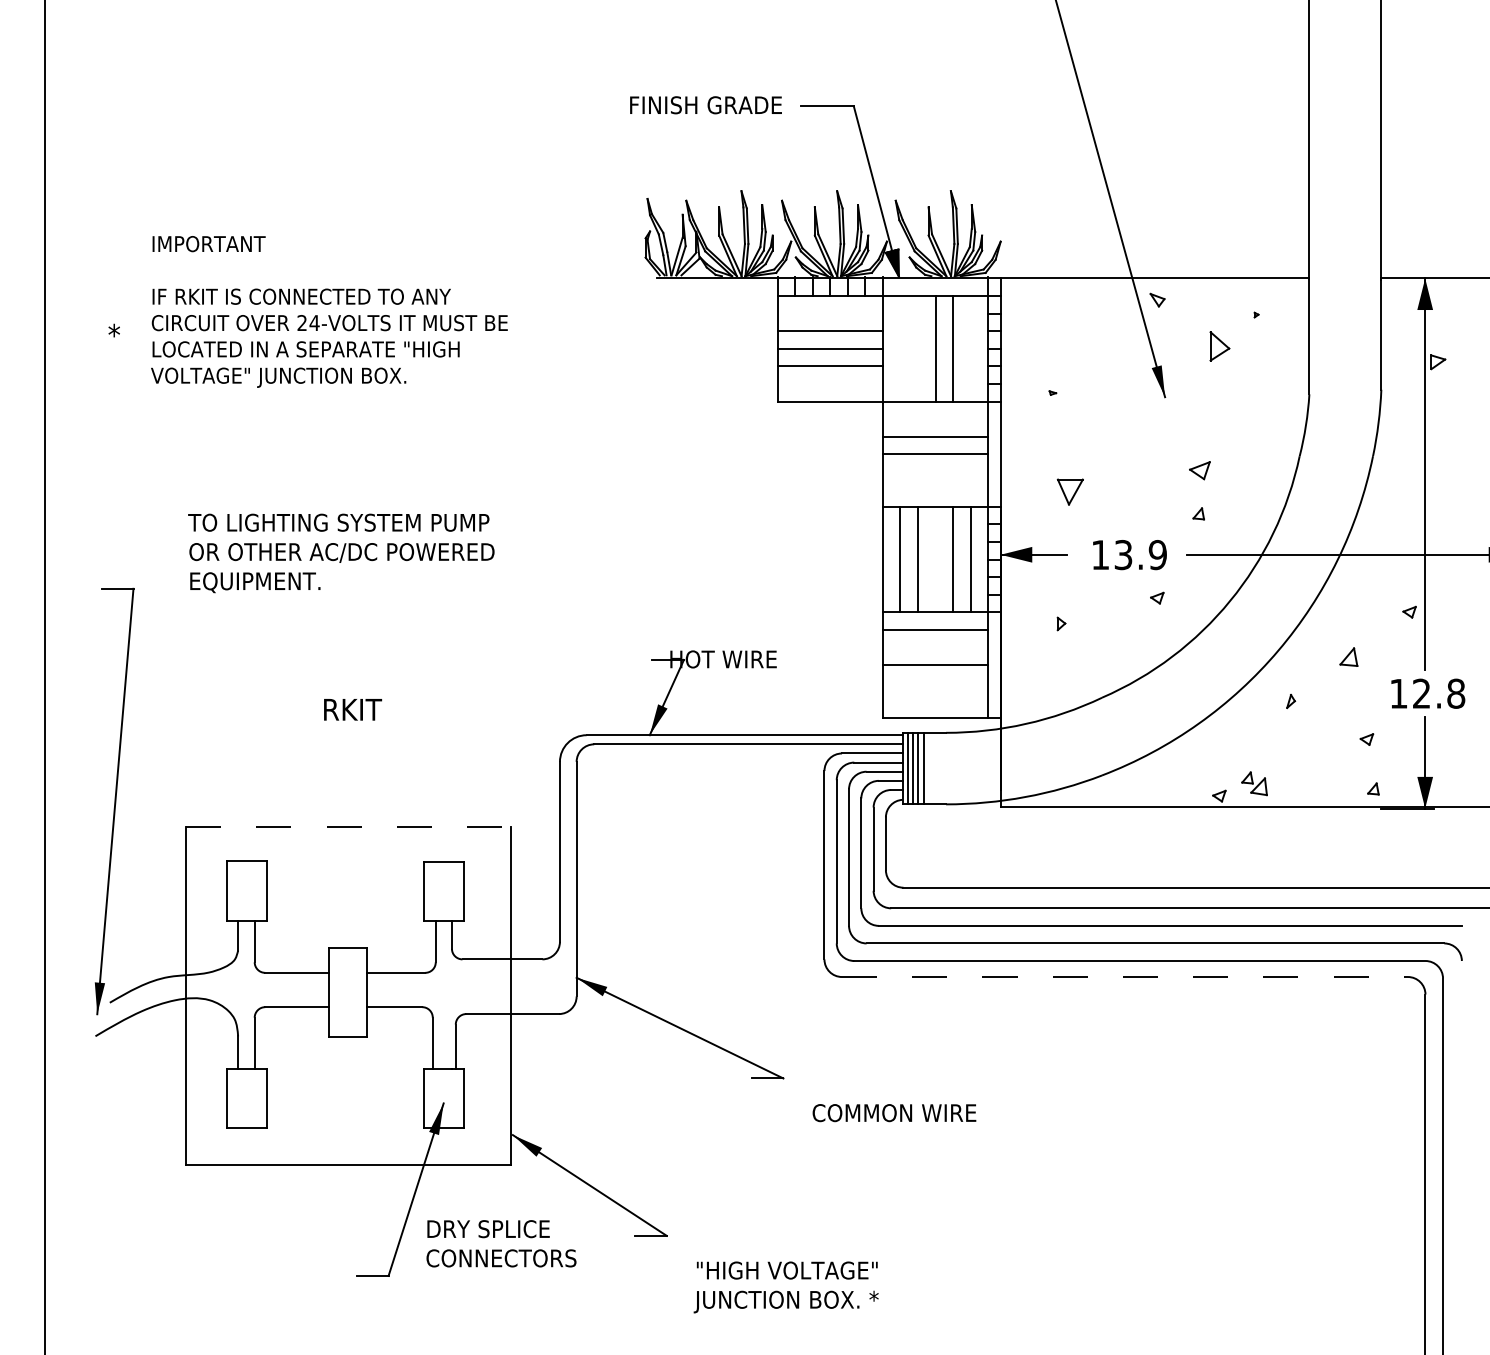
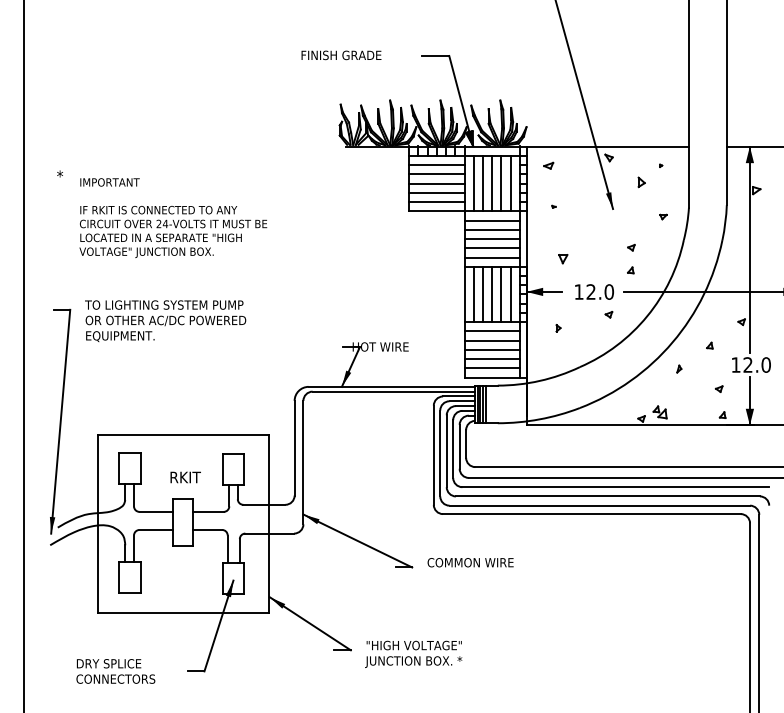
text: (706, 105) -> (341, 55), moved
text: (329, 310) -> (173, 217), moved
line: (829, 314) -> (436, 165), added
part: (1042, 314) -> (548, 165), added
part: (1219, 346) -> (641, 182), size x0.62
line: (899, 348) -> (473, 183), added
line: (918, 348) -> (483, 183), added
line: (970, 348) -> (510, 183), added
line: (829, 384) -> (436, 202), added
part: (1260, 411) -> (663, 216), added
line: (934, 419) -> (491, 220), added
part: (1200, 470) -> (631, 247), size x0.62
line: (934, 472) -> (491, 248), added
line: (934, 489) -> (491, 257), added
part: (1070, 493) -> (563, 259), size x0.62
text: (341, 552) -> (165, 320), moved
text: (1139, 553) -> (599, 291), 13.9 -> 12.0
line: (936, 559) -> (492, 294), added
line: (934, 647) -> (491, 340), added
part: (1348, 656) -> (709, 345), size x0.62
line: (934, 683) -> (491, 359), added
text: (1454, 692) -> (765, 364), 12.8 -> 12.0
line: (934, 700) -> (491, 368), added
text: (352, 709) -> (185, 477), moved
line: (348, 825) -> (183, 434), dashed -> solid
line: (1124, 977) -> (591, 514), dashed -> solid
text: (894, 1112) -> (470, 562), moved
text: (500, 1243) -> (115, 671), moved
text: (785, 1285) -> (413, 653), moved

